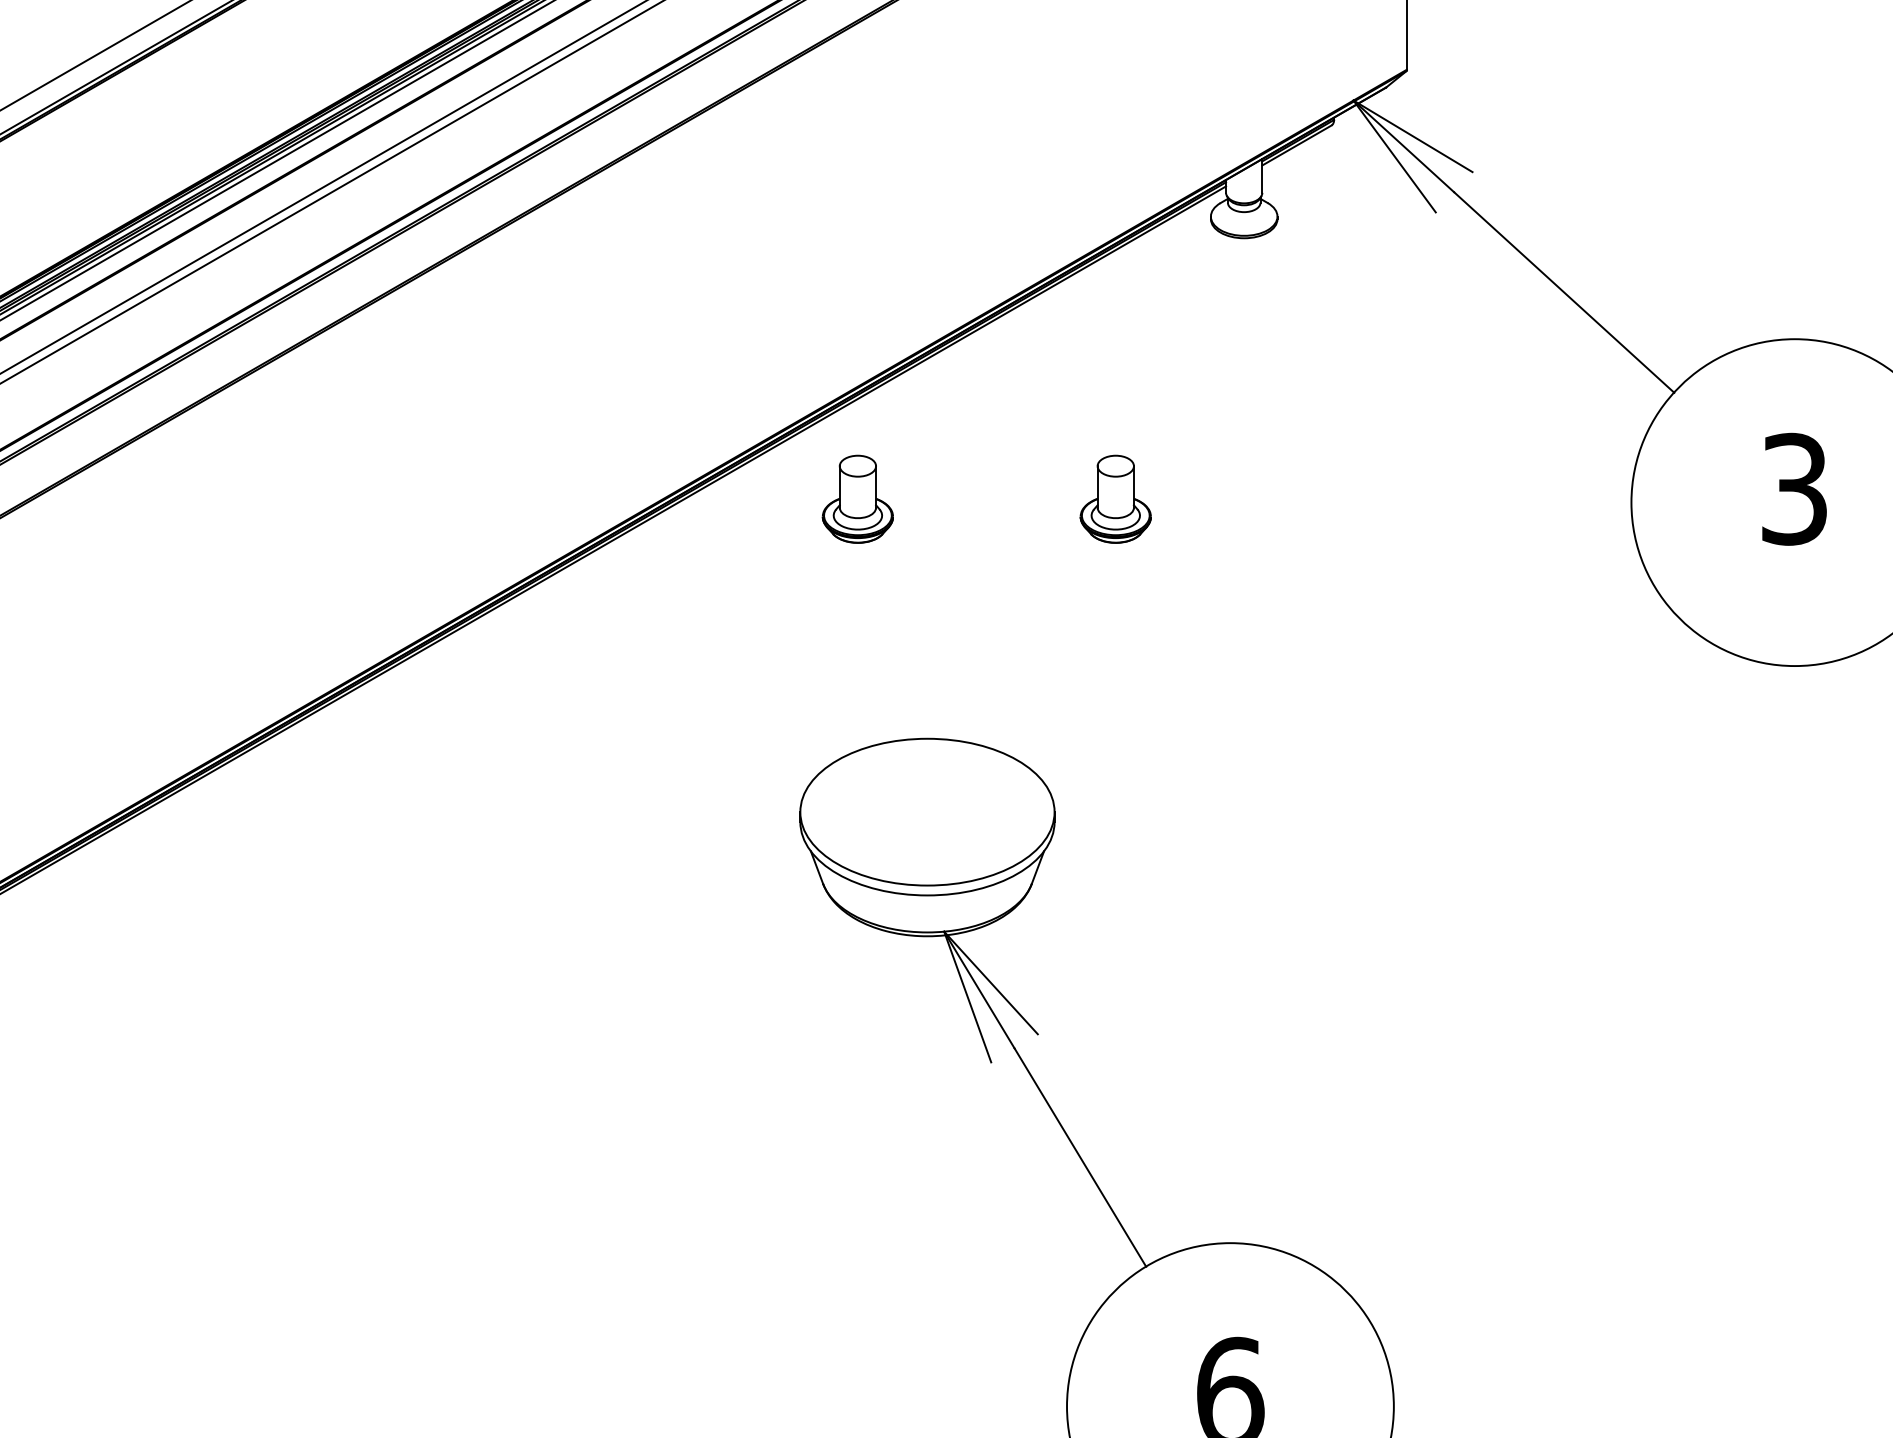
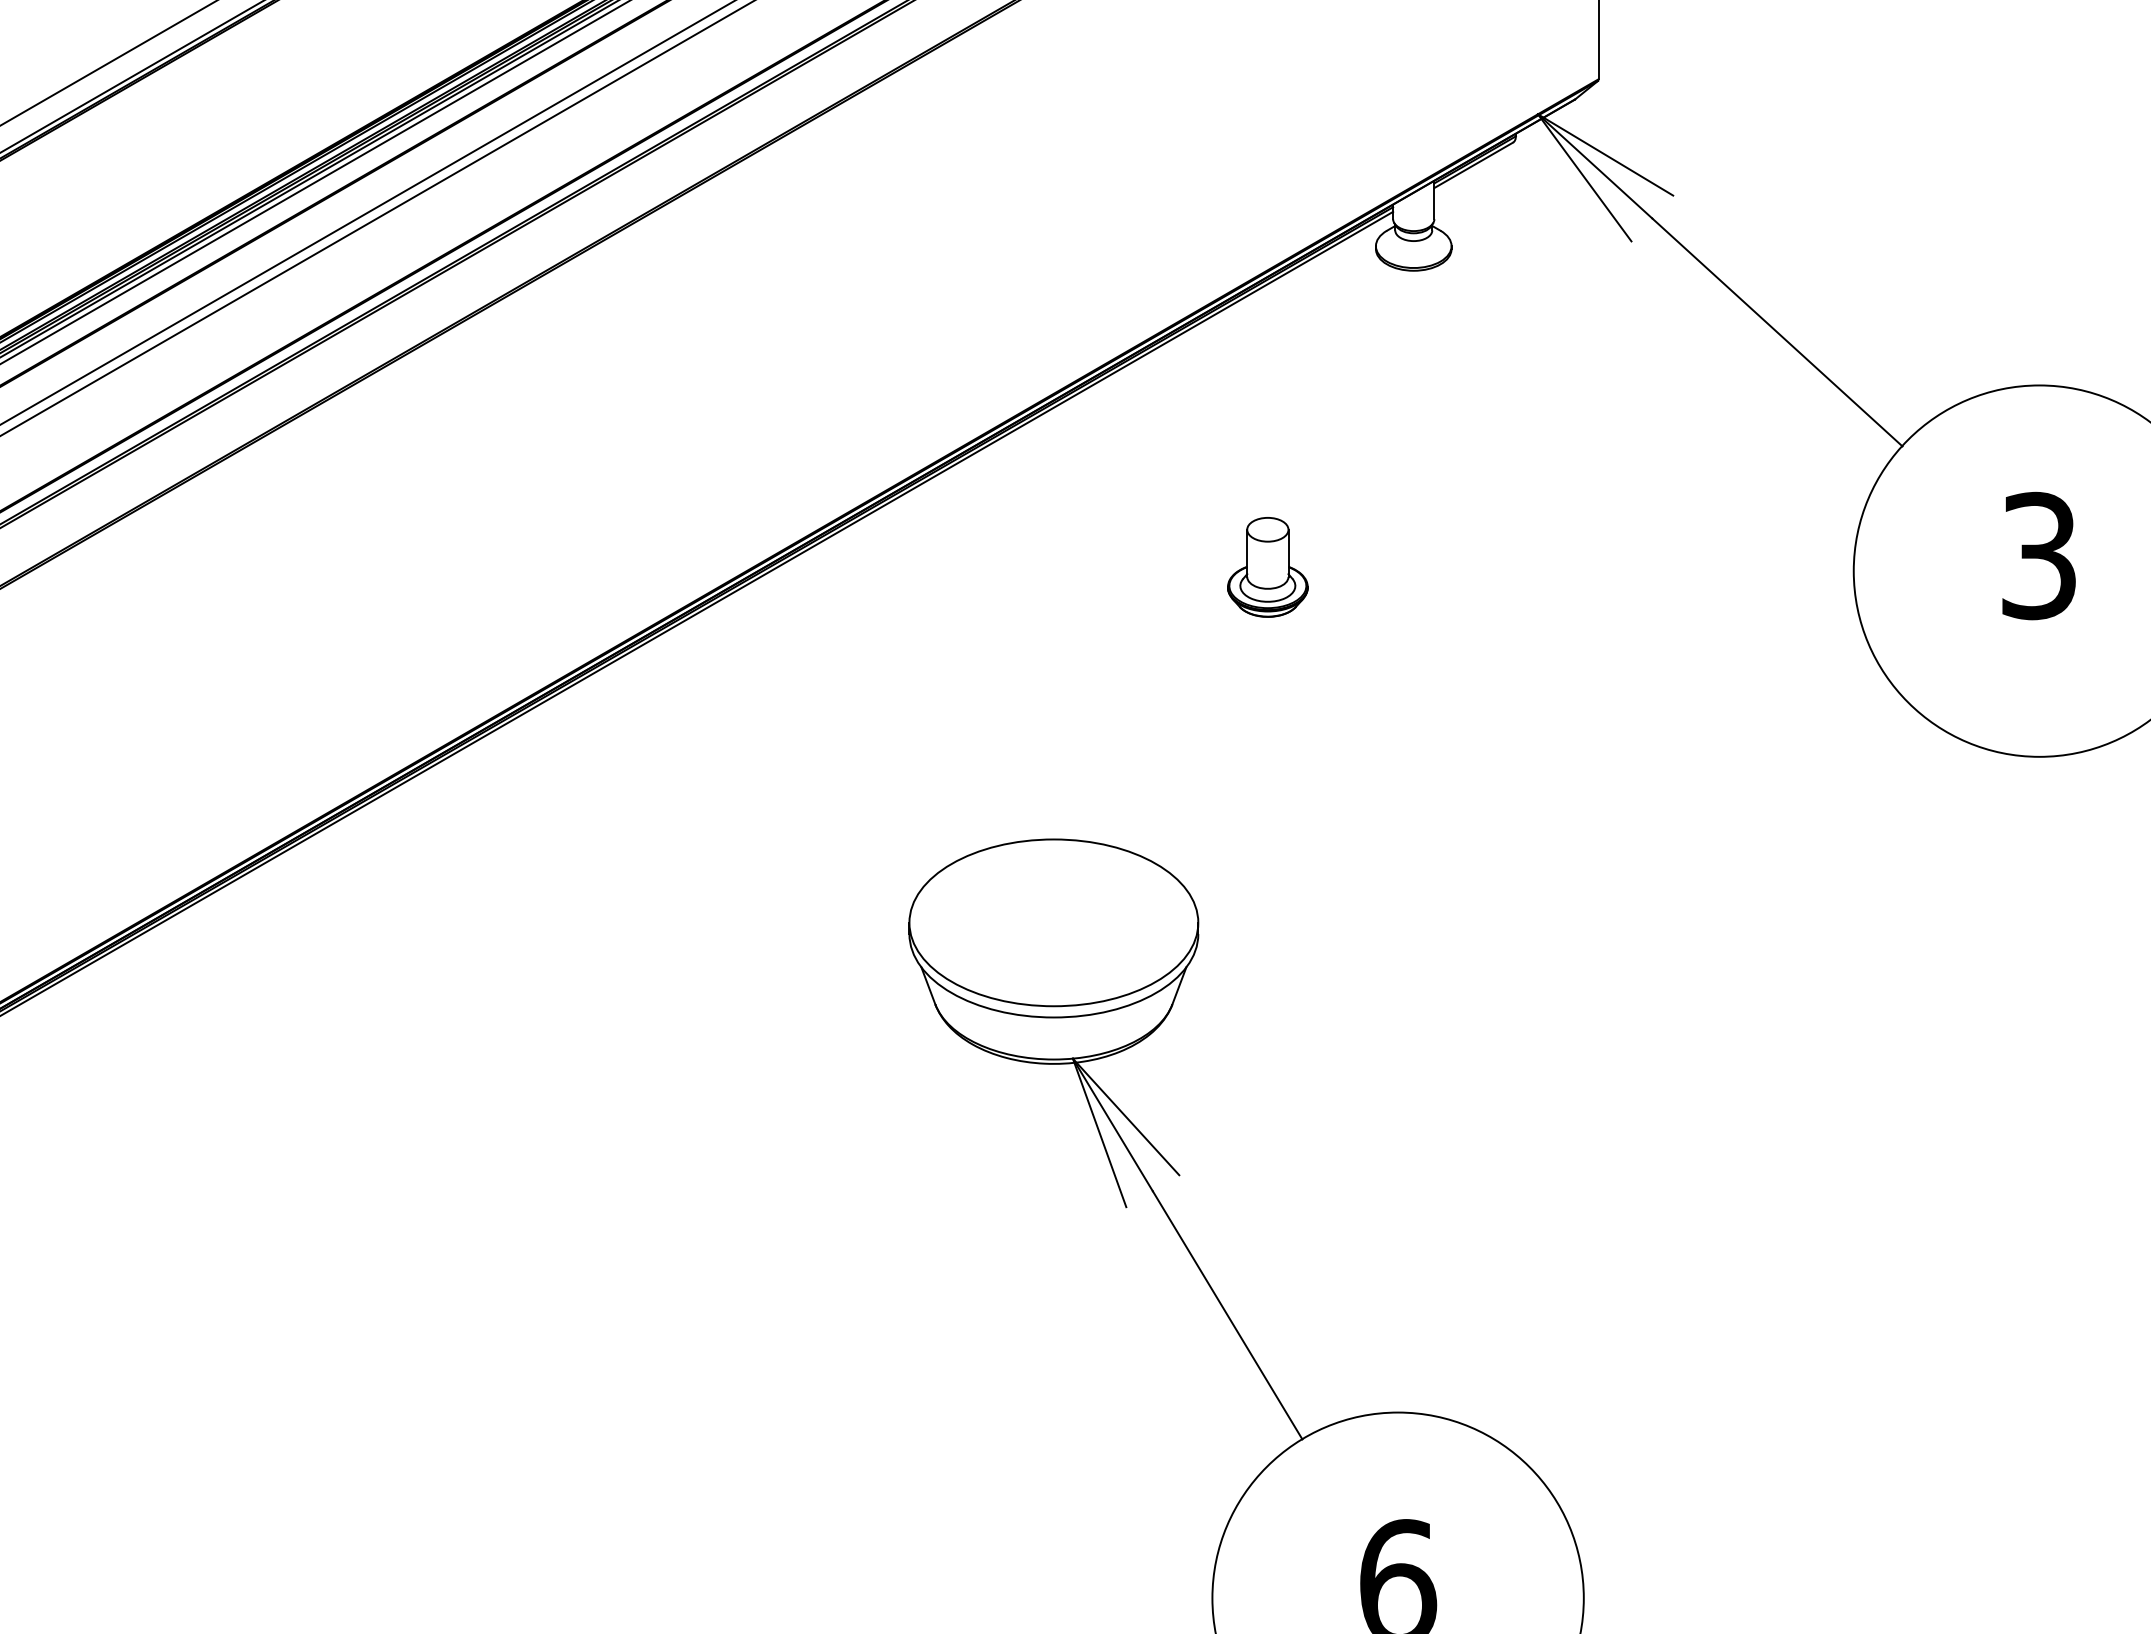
part: (857, 499) -> (974, 567), removed

